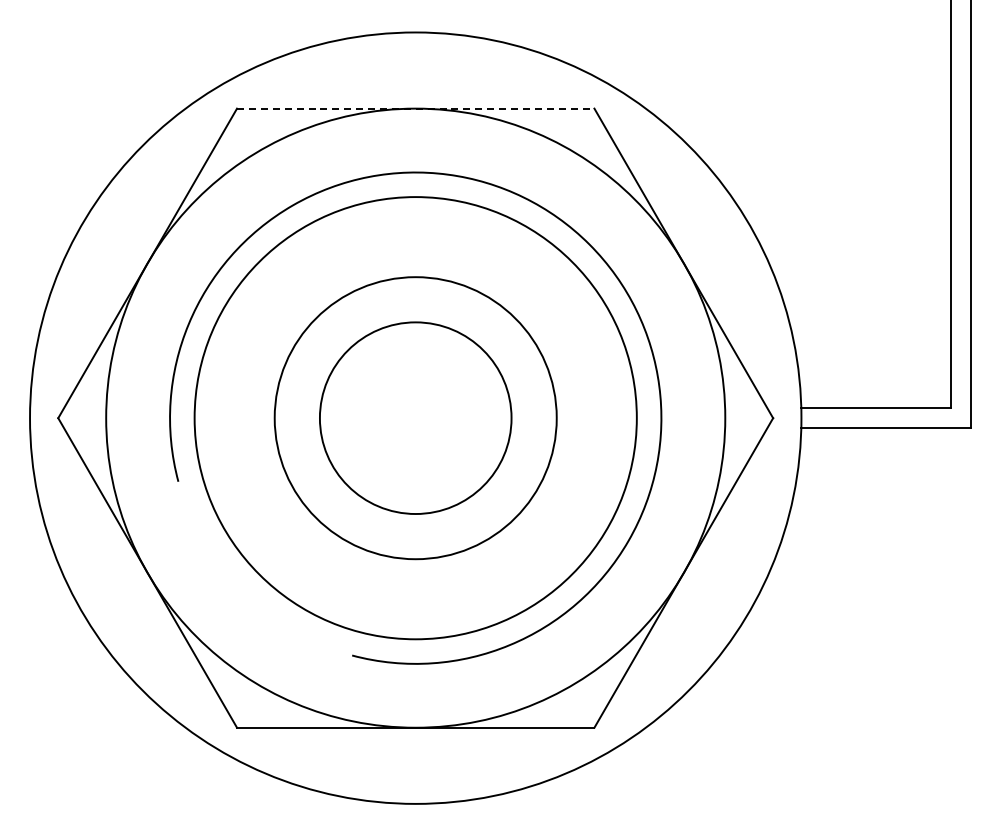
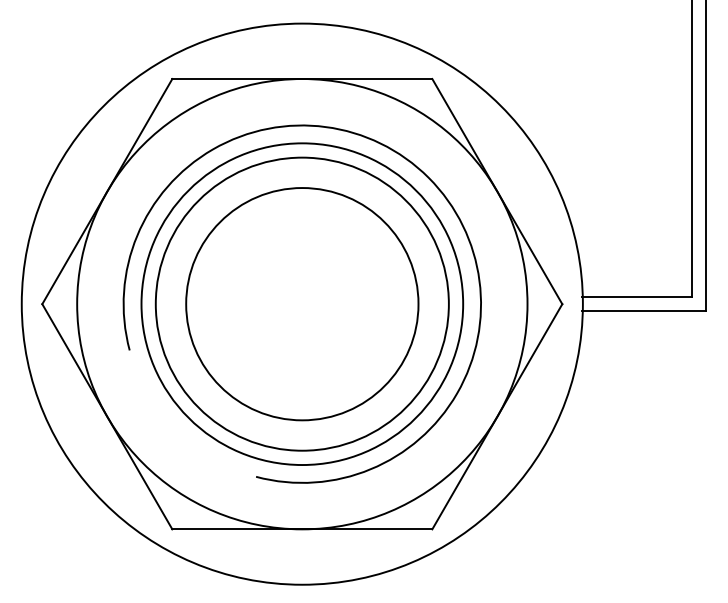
line: (415, 108) -> (302, 78), dashed -> solid
circle: (415, 417) -> (302, 303), size x1.43
circle: (415, 417) -> (302, 303), size x1.67

